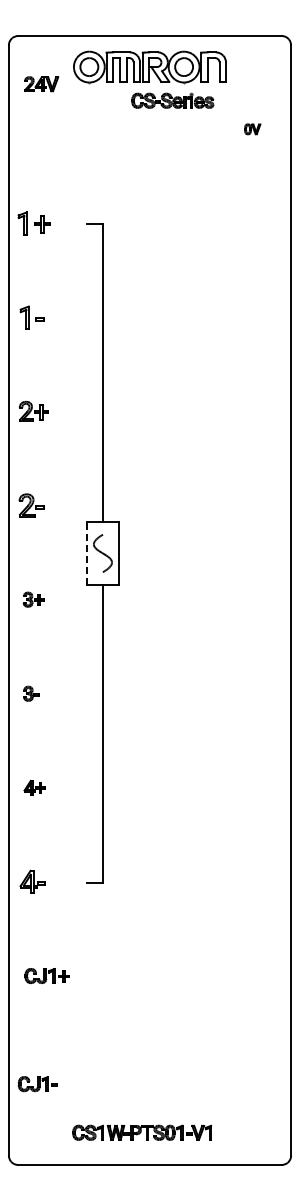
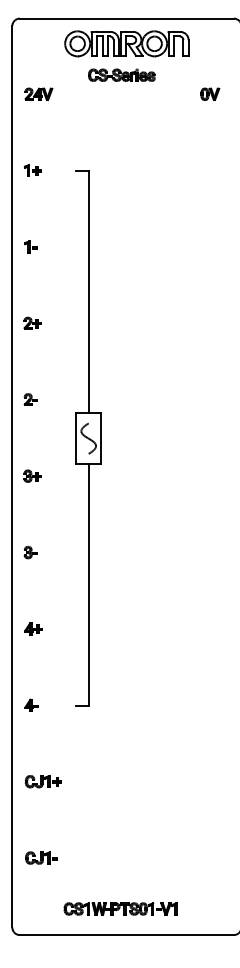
part: (41, 84) -> (38, 94), moved
part: (172, 100) -> (121, 75), moved
part: (252, 129) -> (210, 94), size x1.43
part: (33, 222) -> (32, 169), size x0.62
part: (31, 316) -> (30, 246), size x0.62
part: (33, 410) -> (32, 322), size x0.71
part: (31, 505) -> (30, 399), size x0.62
line: (87, 552) -> (76, 437), dashed -> solid
part: (31, 881) -> (30, 704), size x0.62
part: (37, 1084) -> (41, 858), moved

